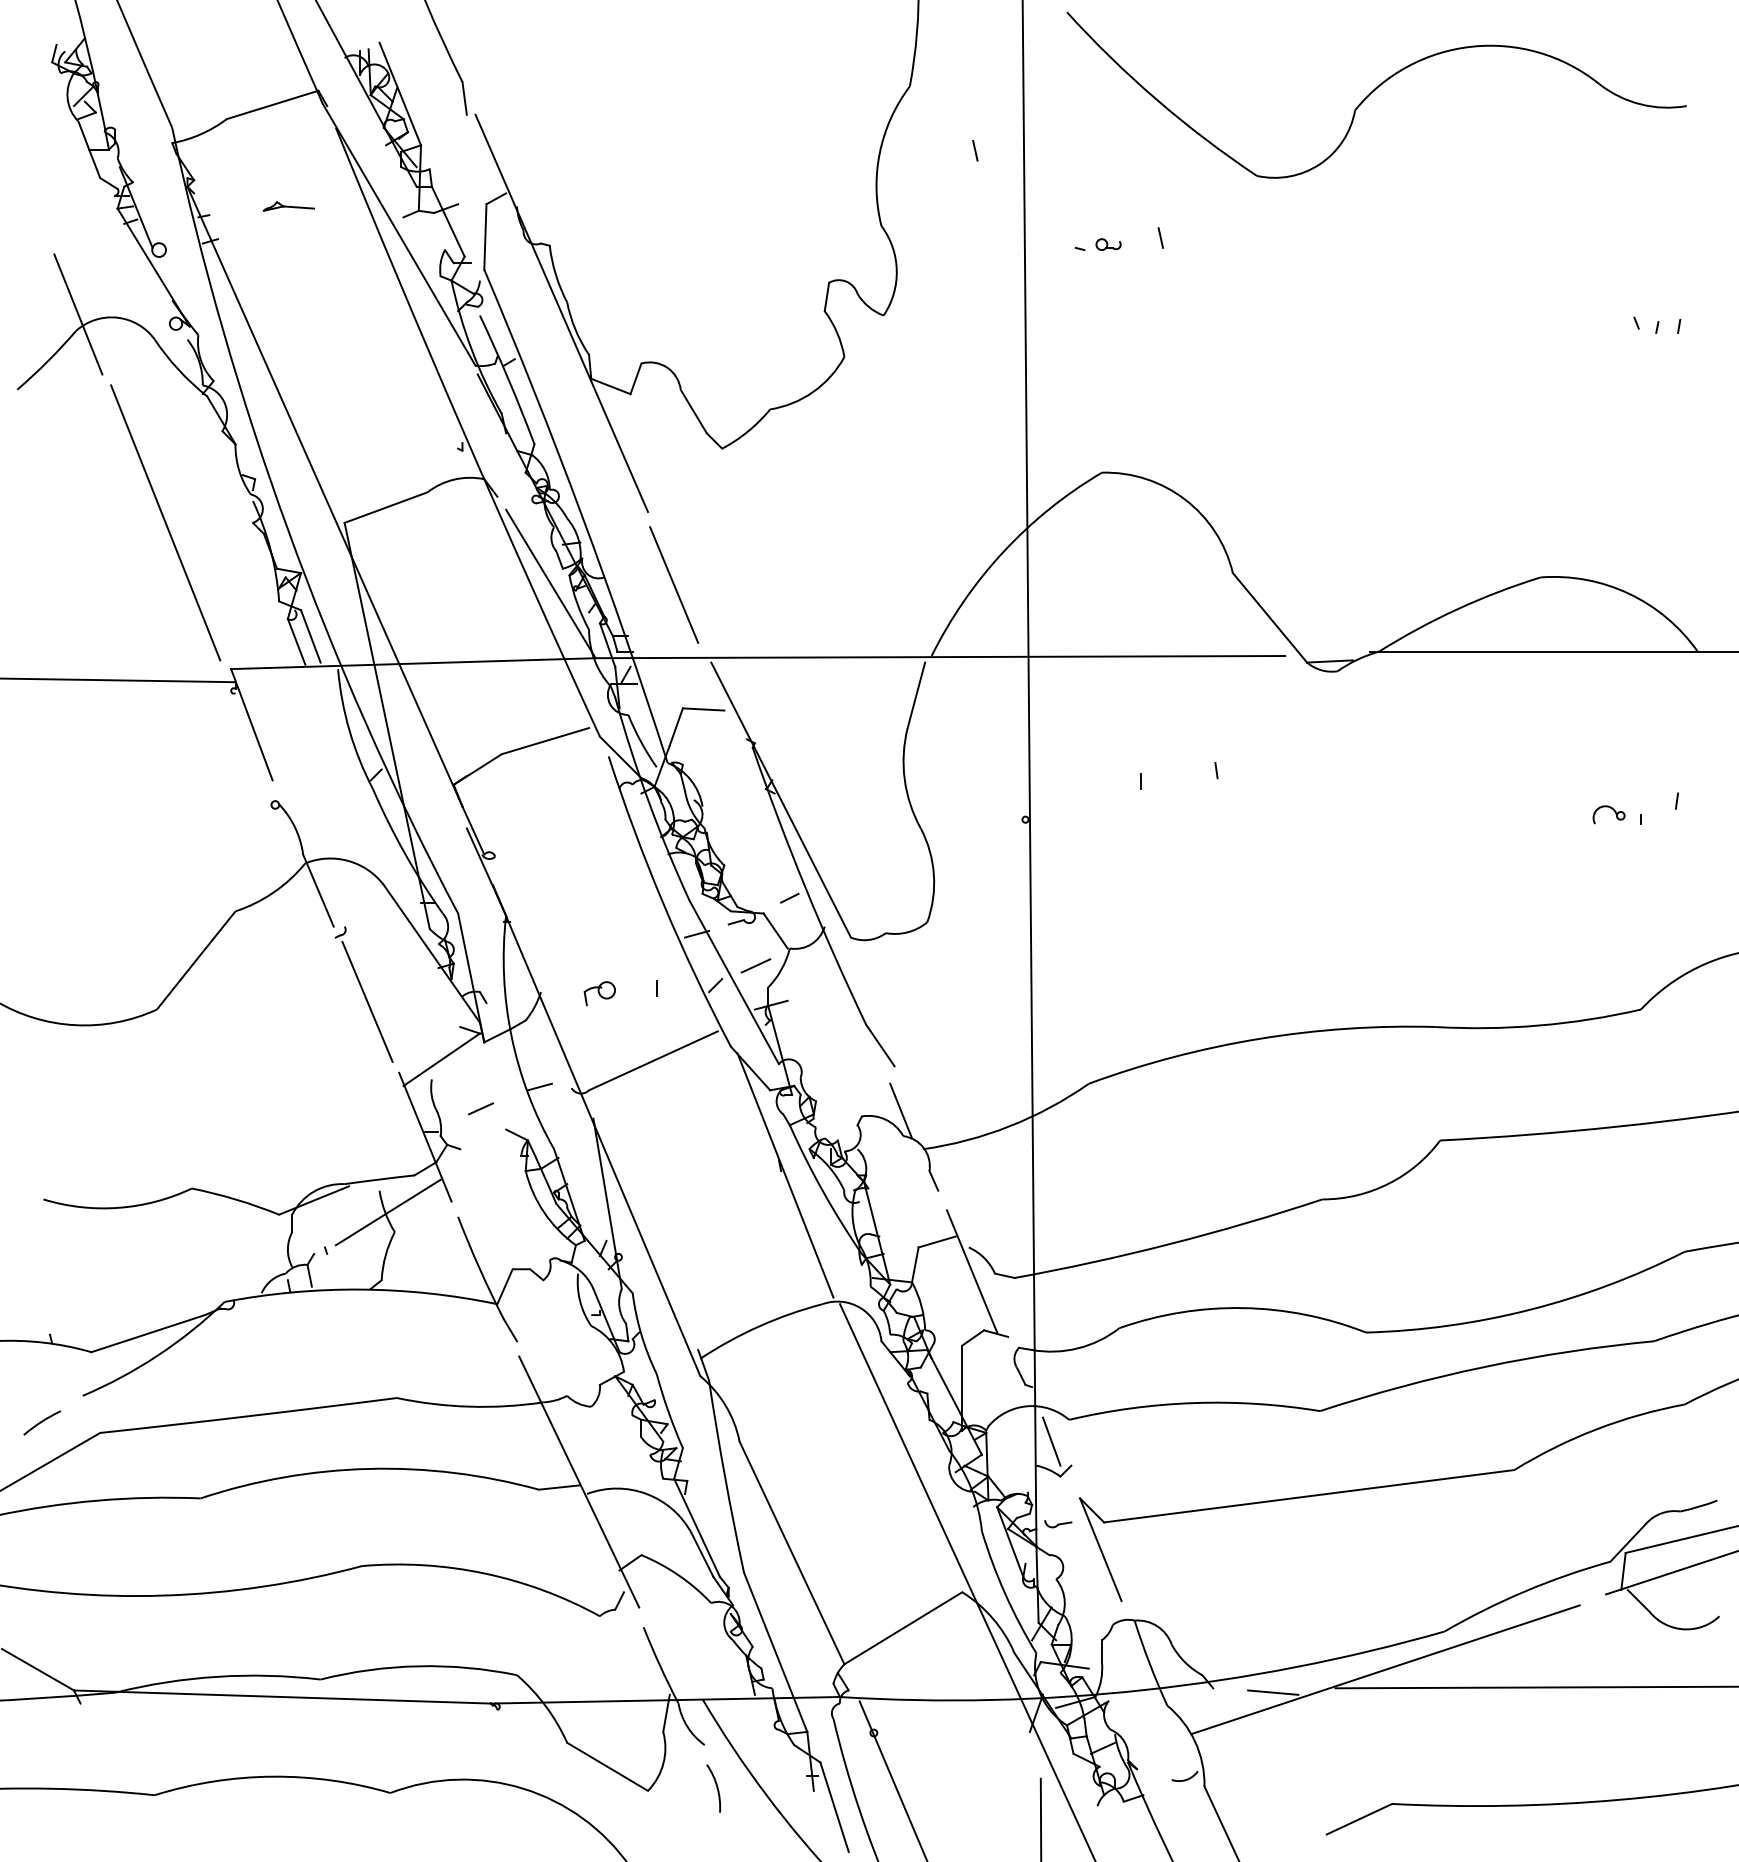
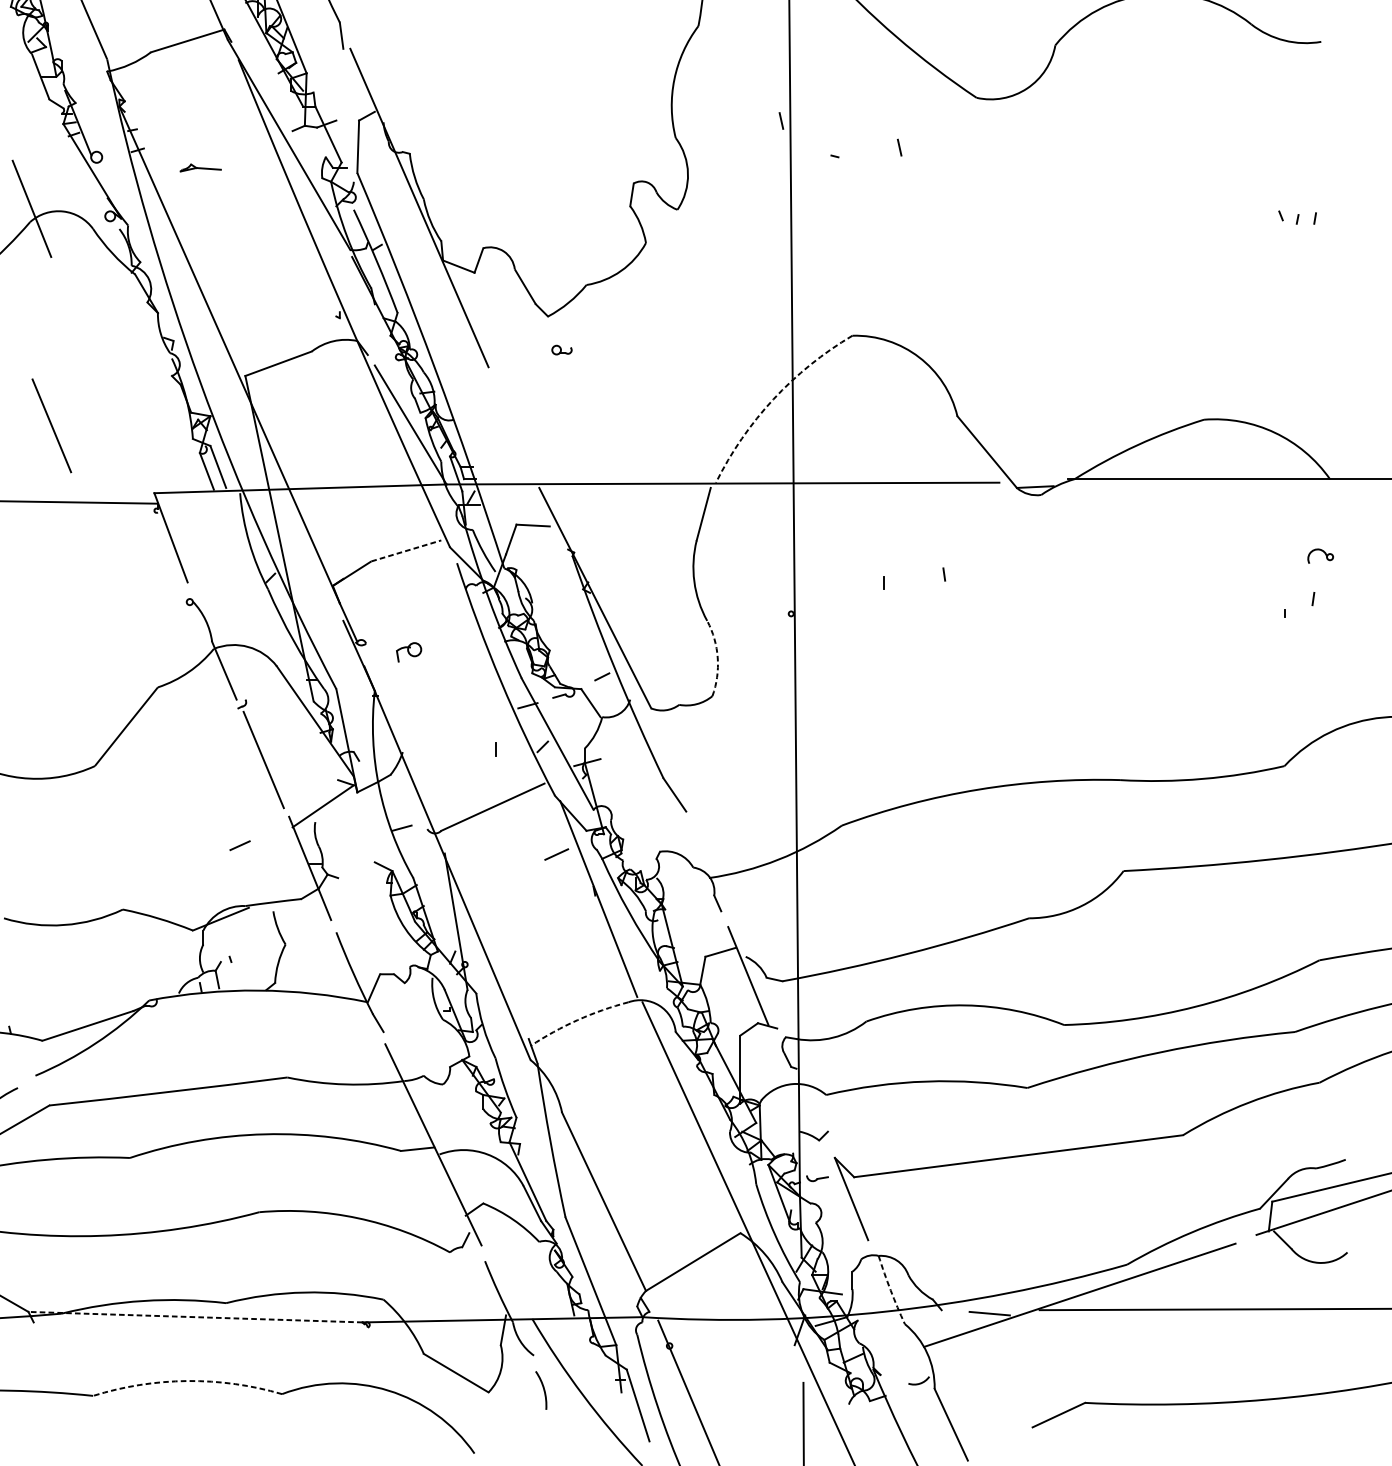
line: (975, 150) -> (781, 120), moved
part: (288, 206) -> (200, 168), moved
part: (1108, 244) -> (561, 350), moved
line: (165, 522) -> (101, 375), removed
arc: (1003, 551) -> (773, 398), solid -> dashed
line: (674, 584) -> (52, 425), moved
line: (545, 741) -> (406, 551), solid -> dashed
part: (1610, 808) -> (1321, 551), moved
arc: (933, 874) -> (717, 657), solid -> dashed
line: (755, 965) -> (556, 854), moved
part: (599, 993) -> (408, 652), moved
line: (481, 1108) -> (240, 845), moved
line: (901, 1110) -> (691, 847), removed
line: (387, 1212) -> (279, 928), removed
arc: (759, 1326) -> (577, 1020), solid -> dashed
line: (1051, 1441) -> (812, 1112), removed
arc: (1149, 1663) -> (890, 1290), solid -> dashed
line: (282, 1697) -> (195, 1317), solid -> dashed
arc: (272, 1776) -> (187, 1380), solid -> dashed

